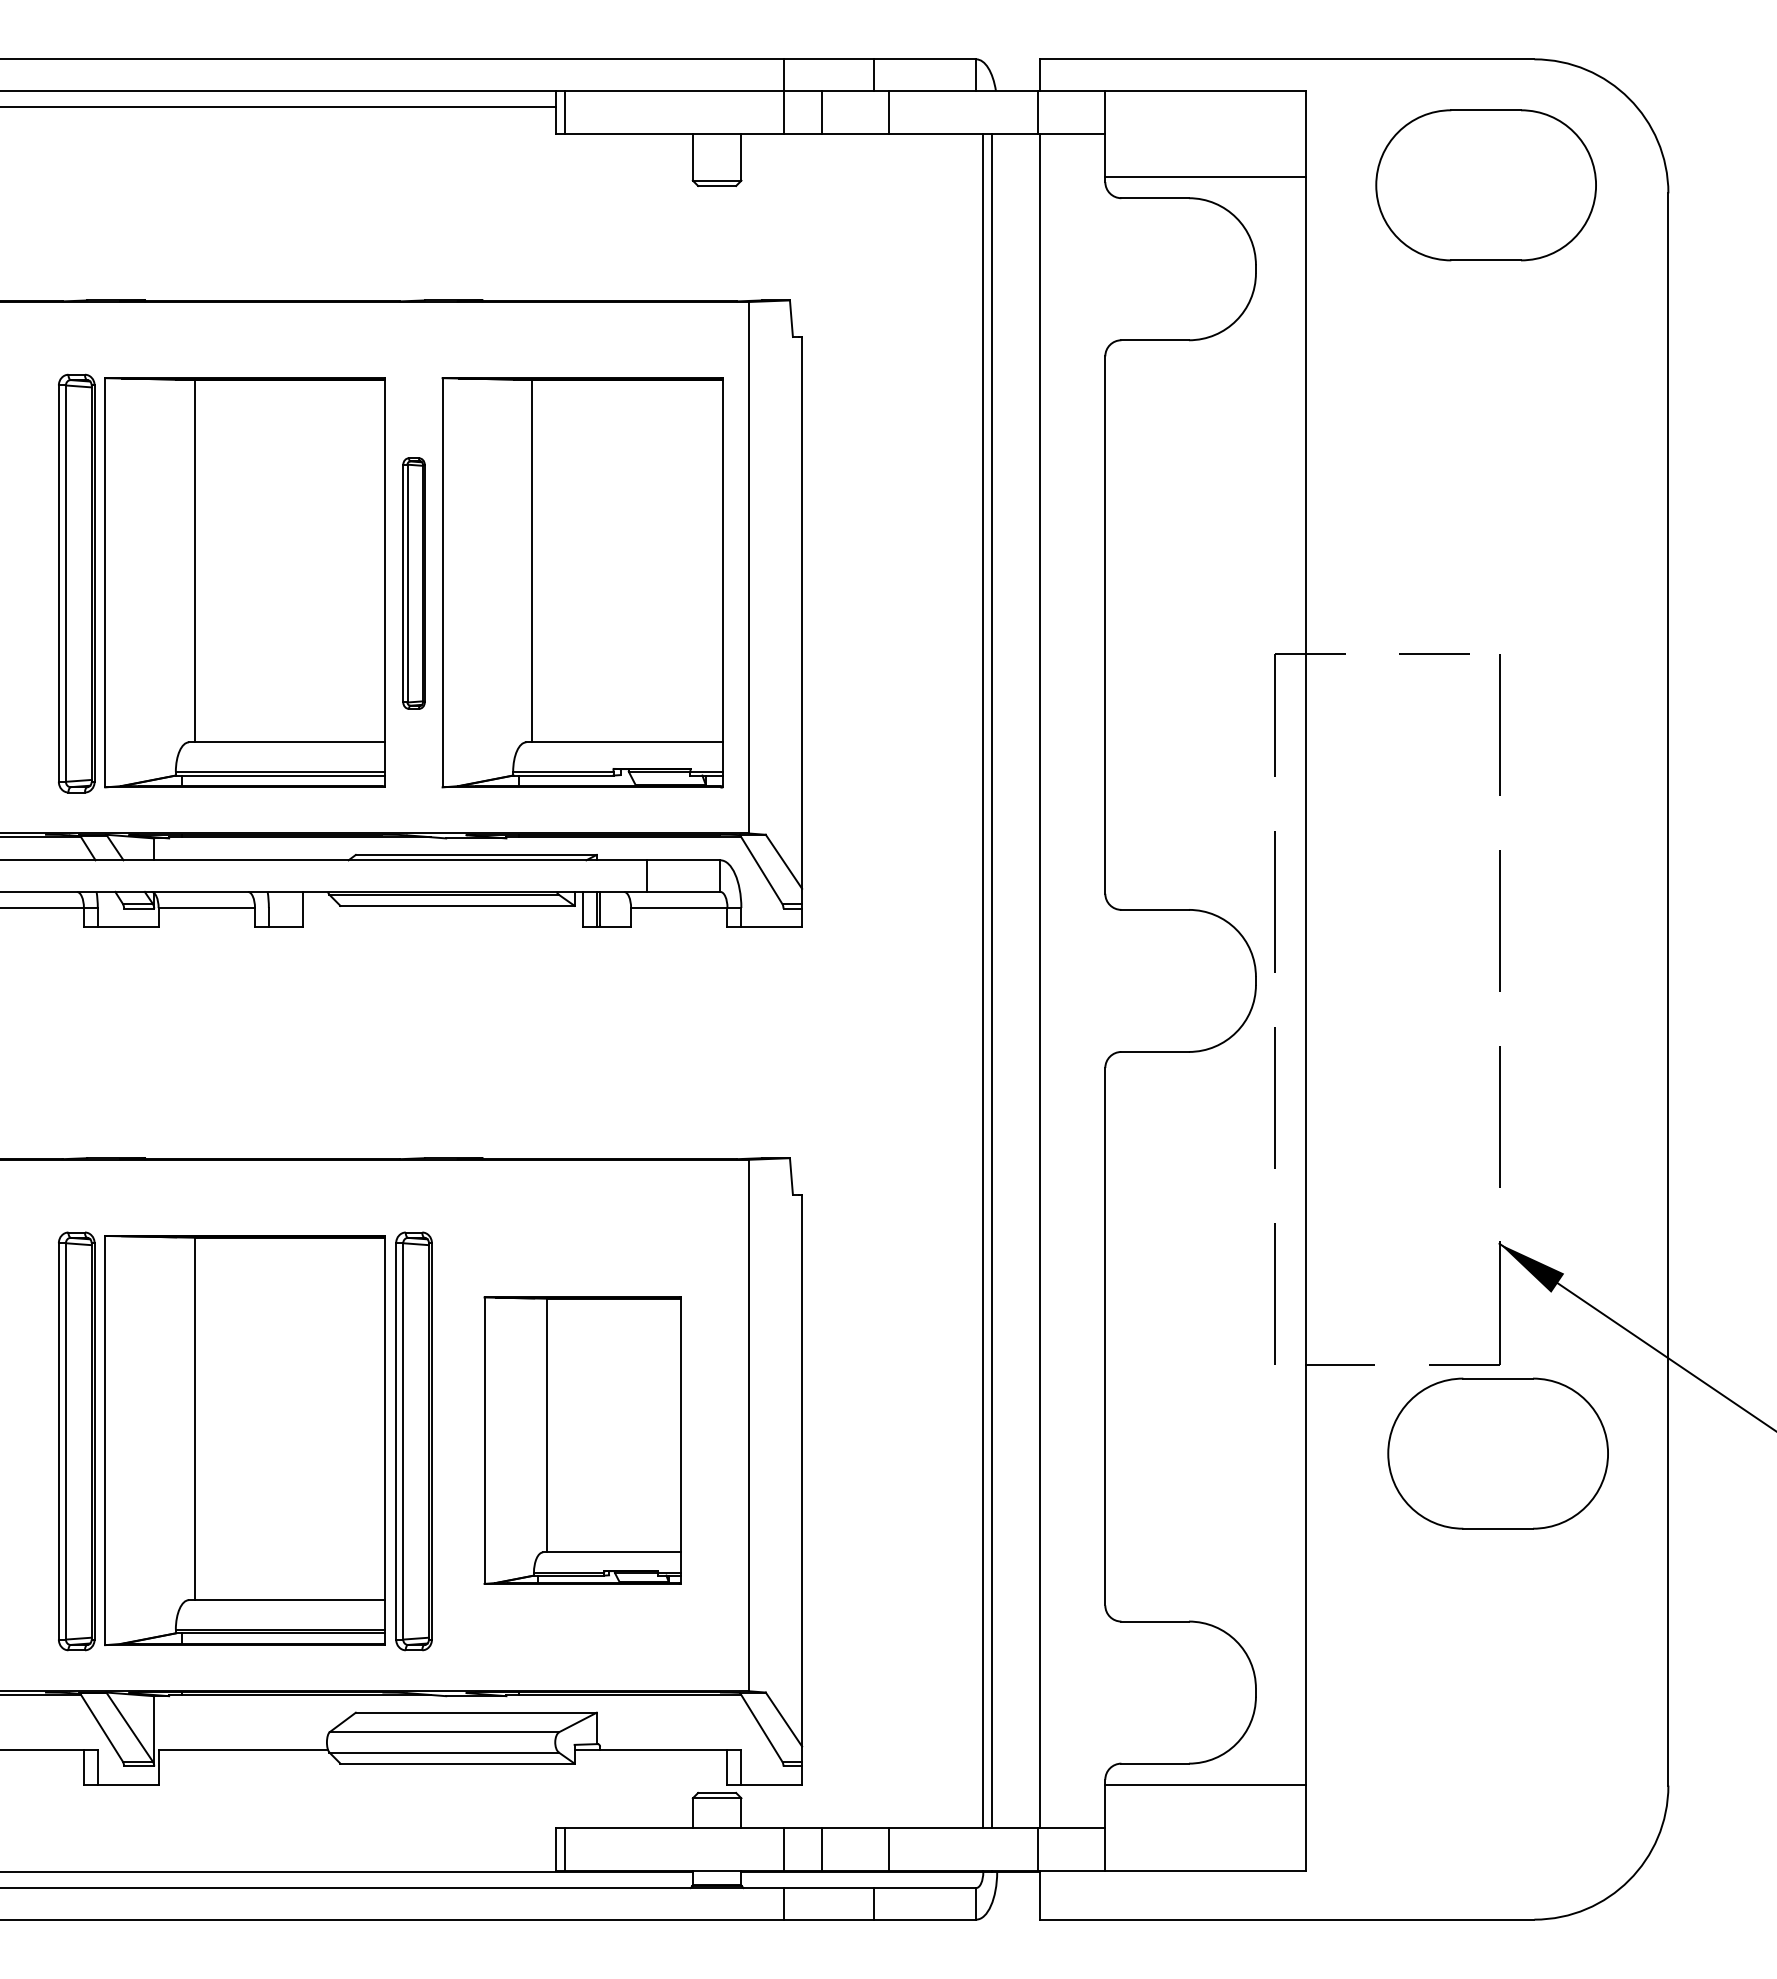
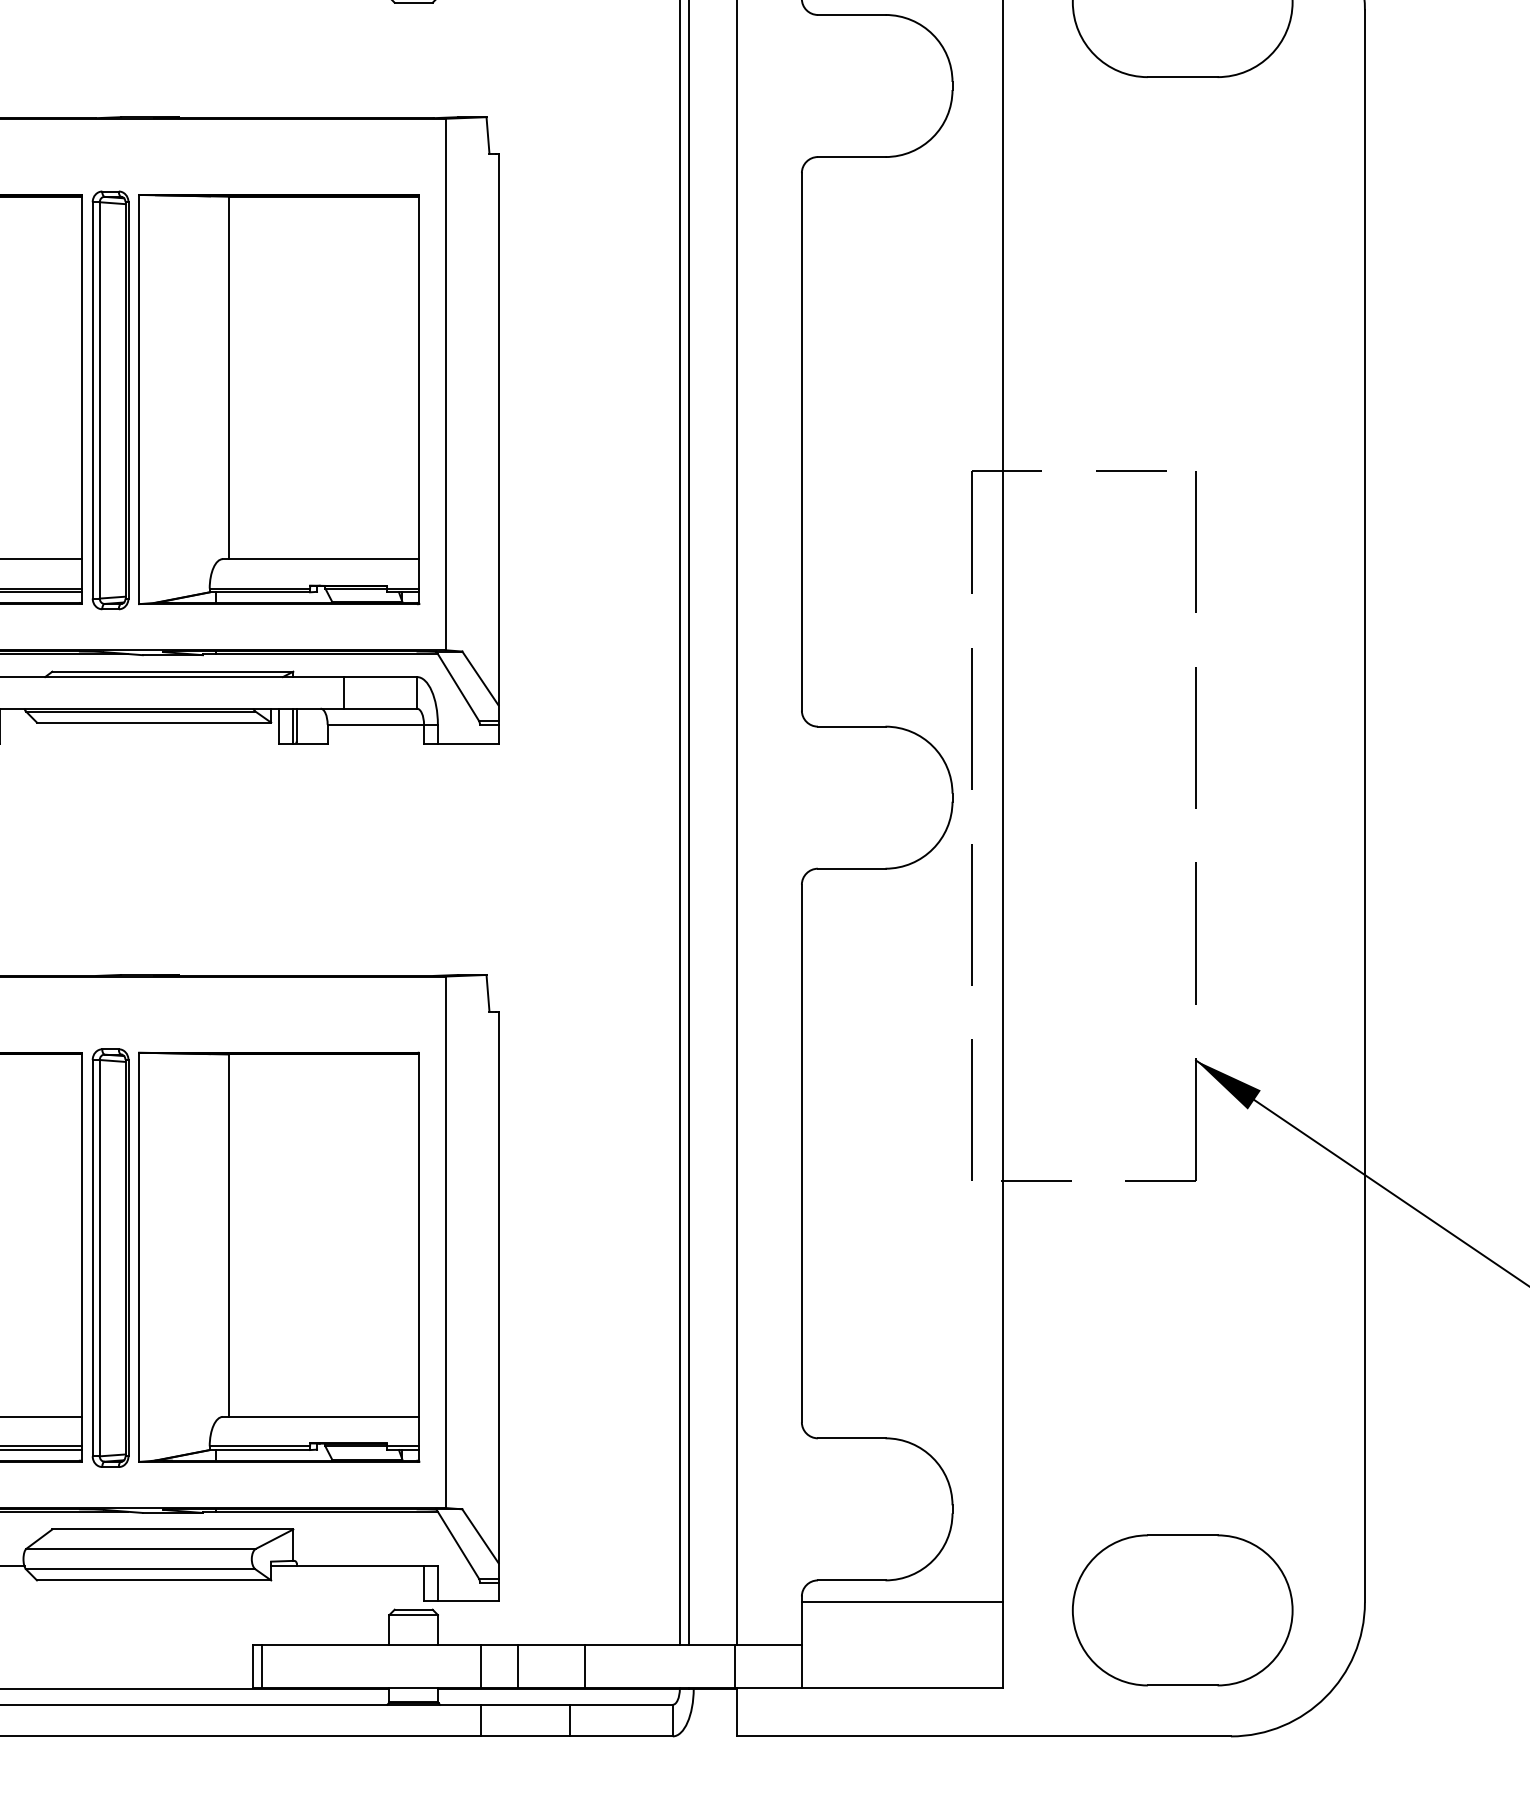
part: (413, 583) -> (110, 400), size x1.67
part: (582, 1440) -> (279, 1257), size x1.43
part: (1497, 1453) -> (1182, 1610), moved

